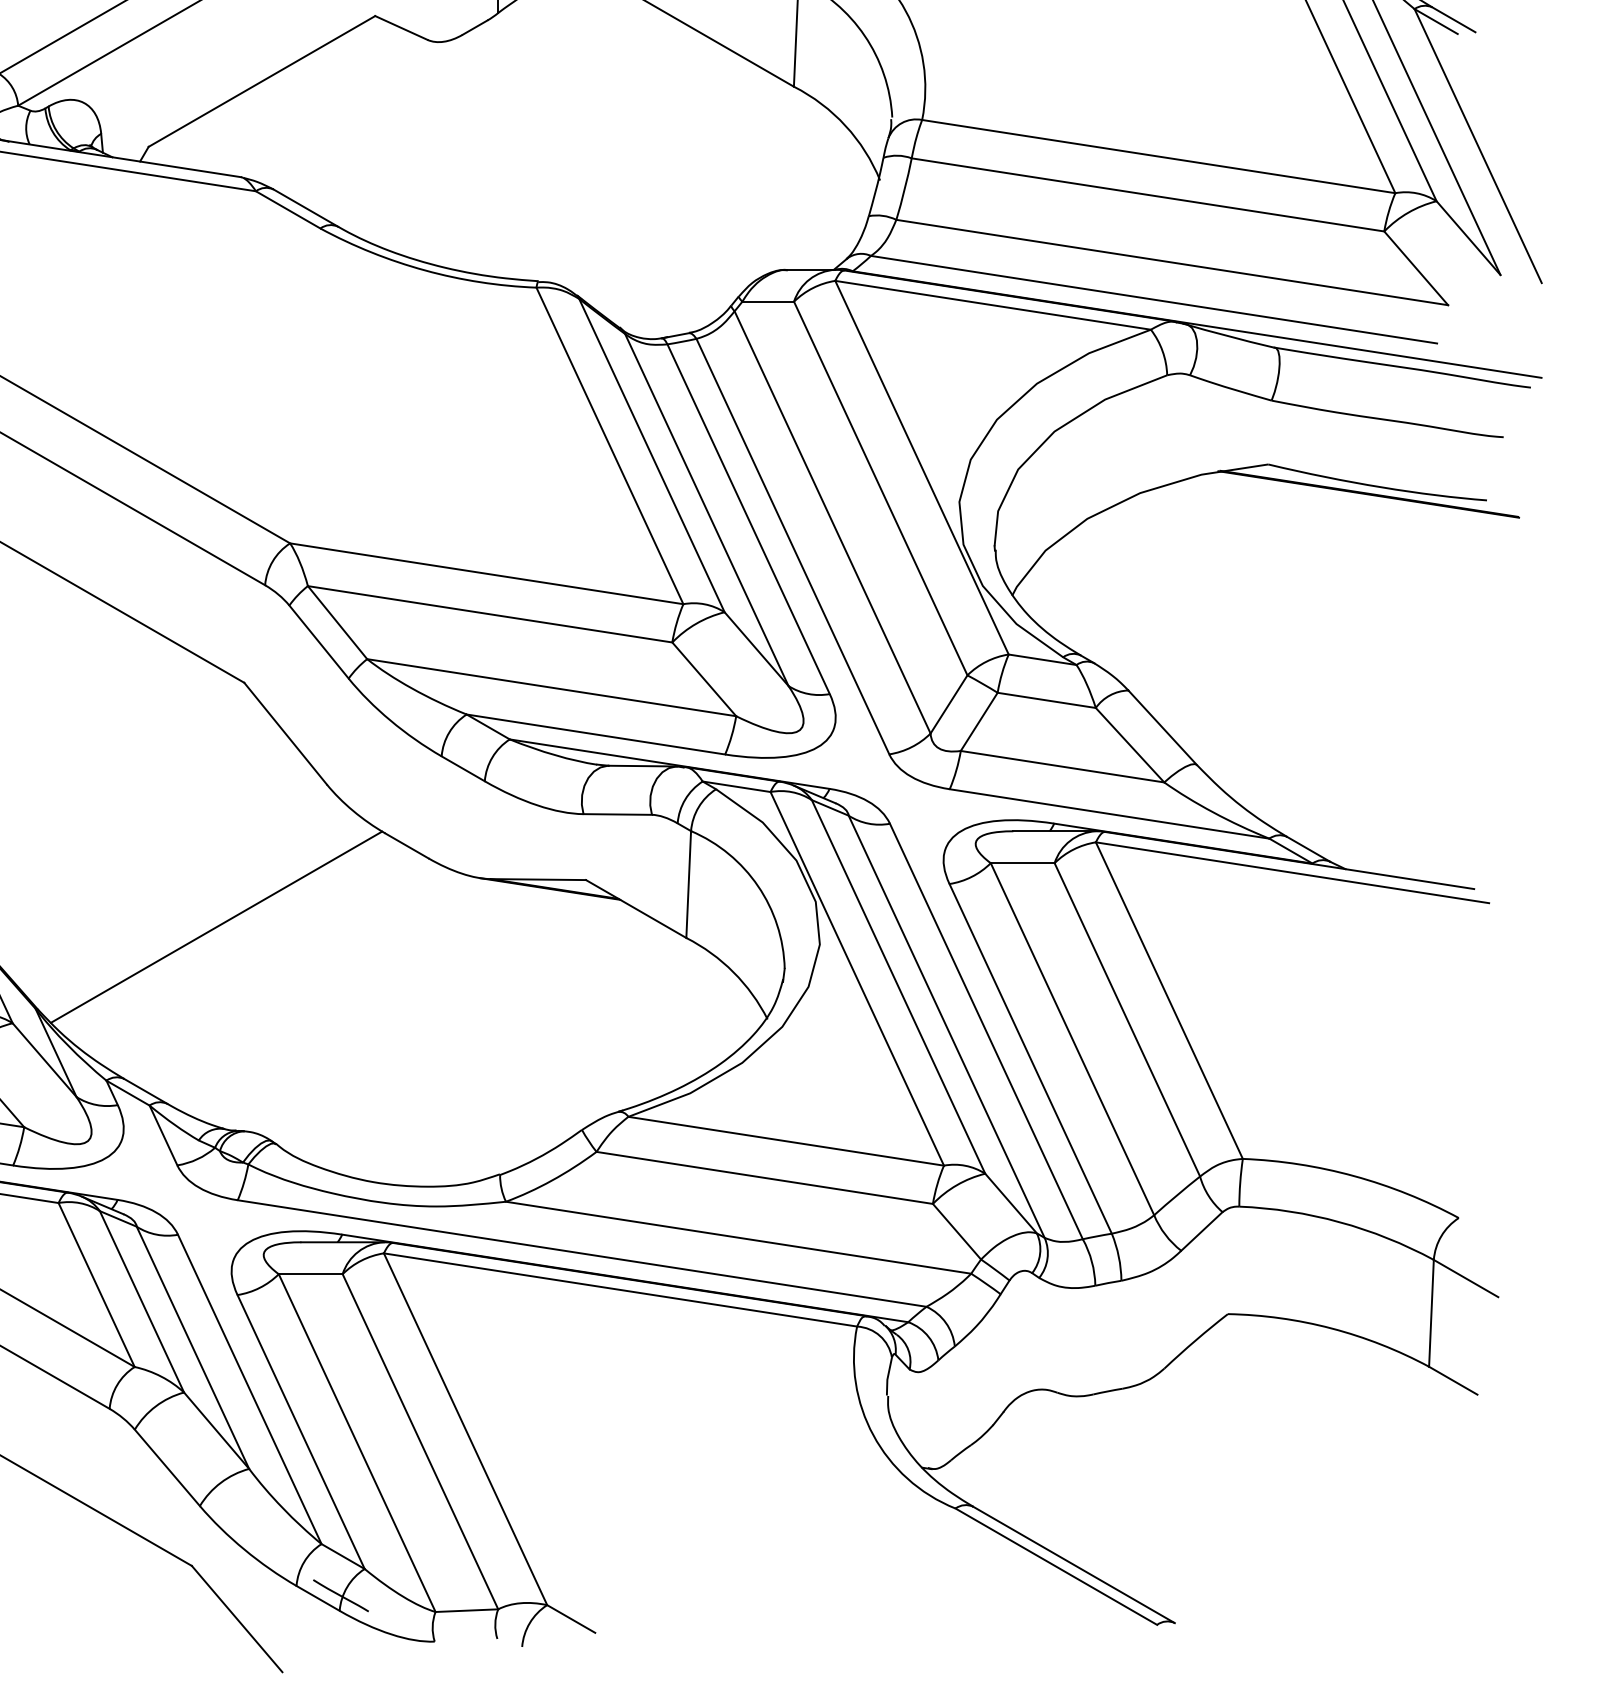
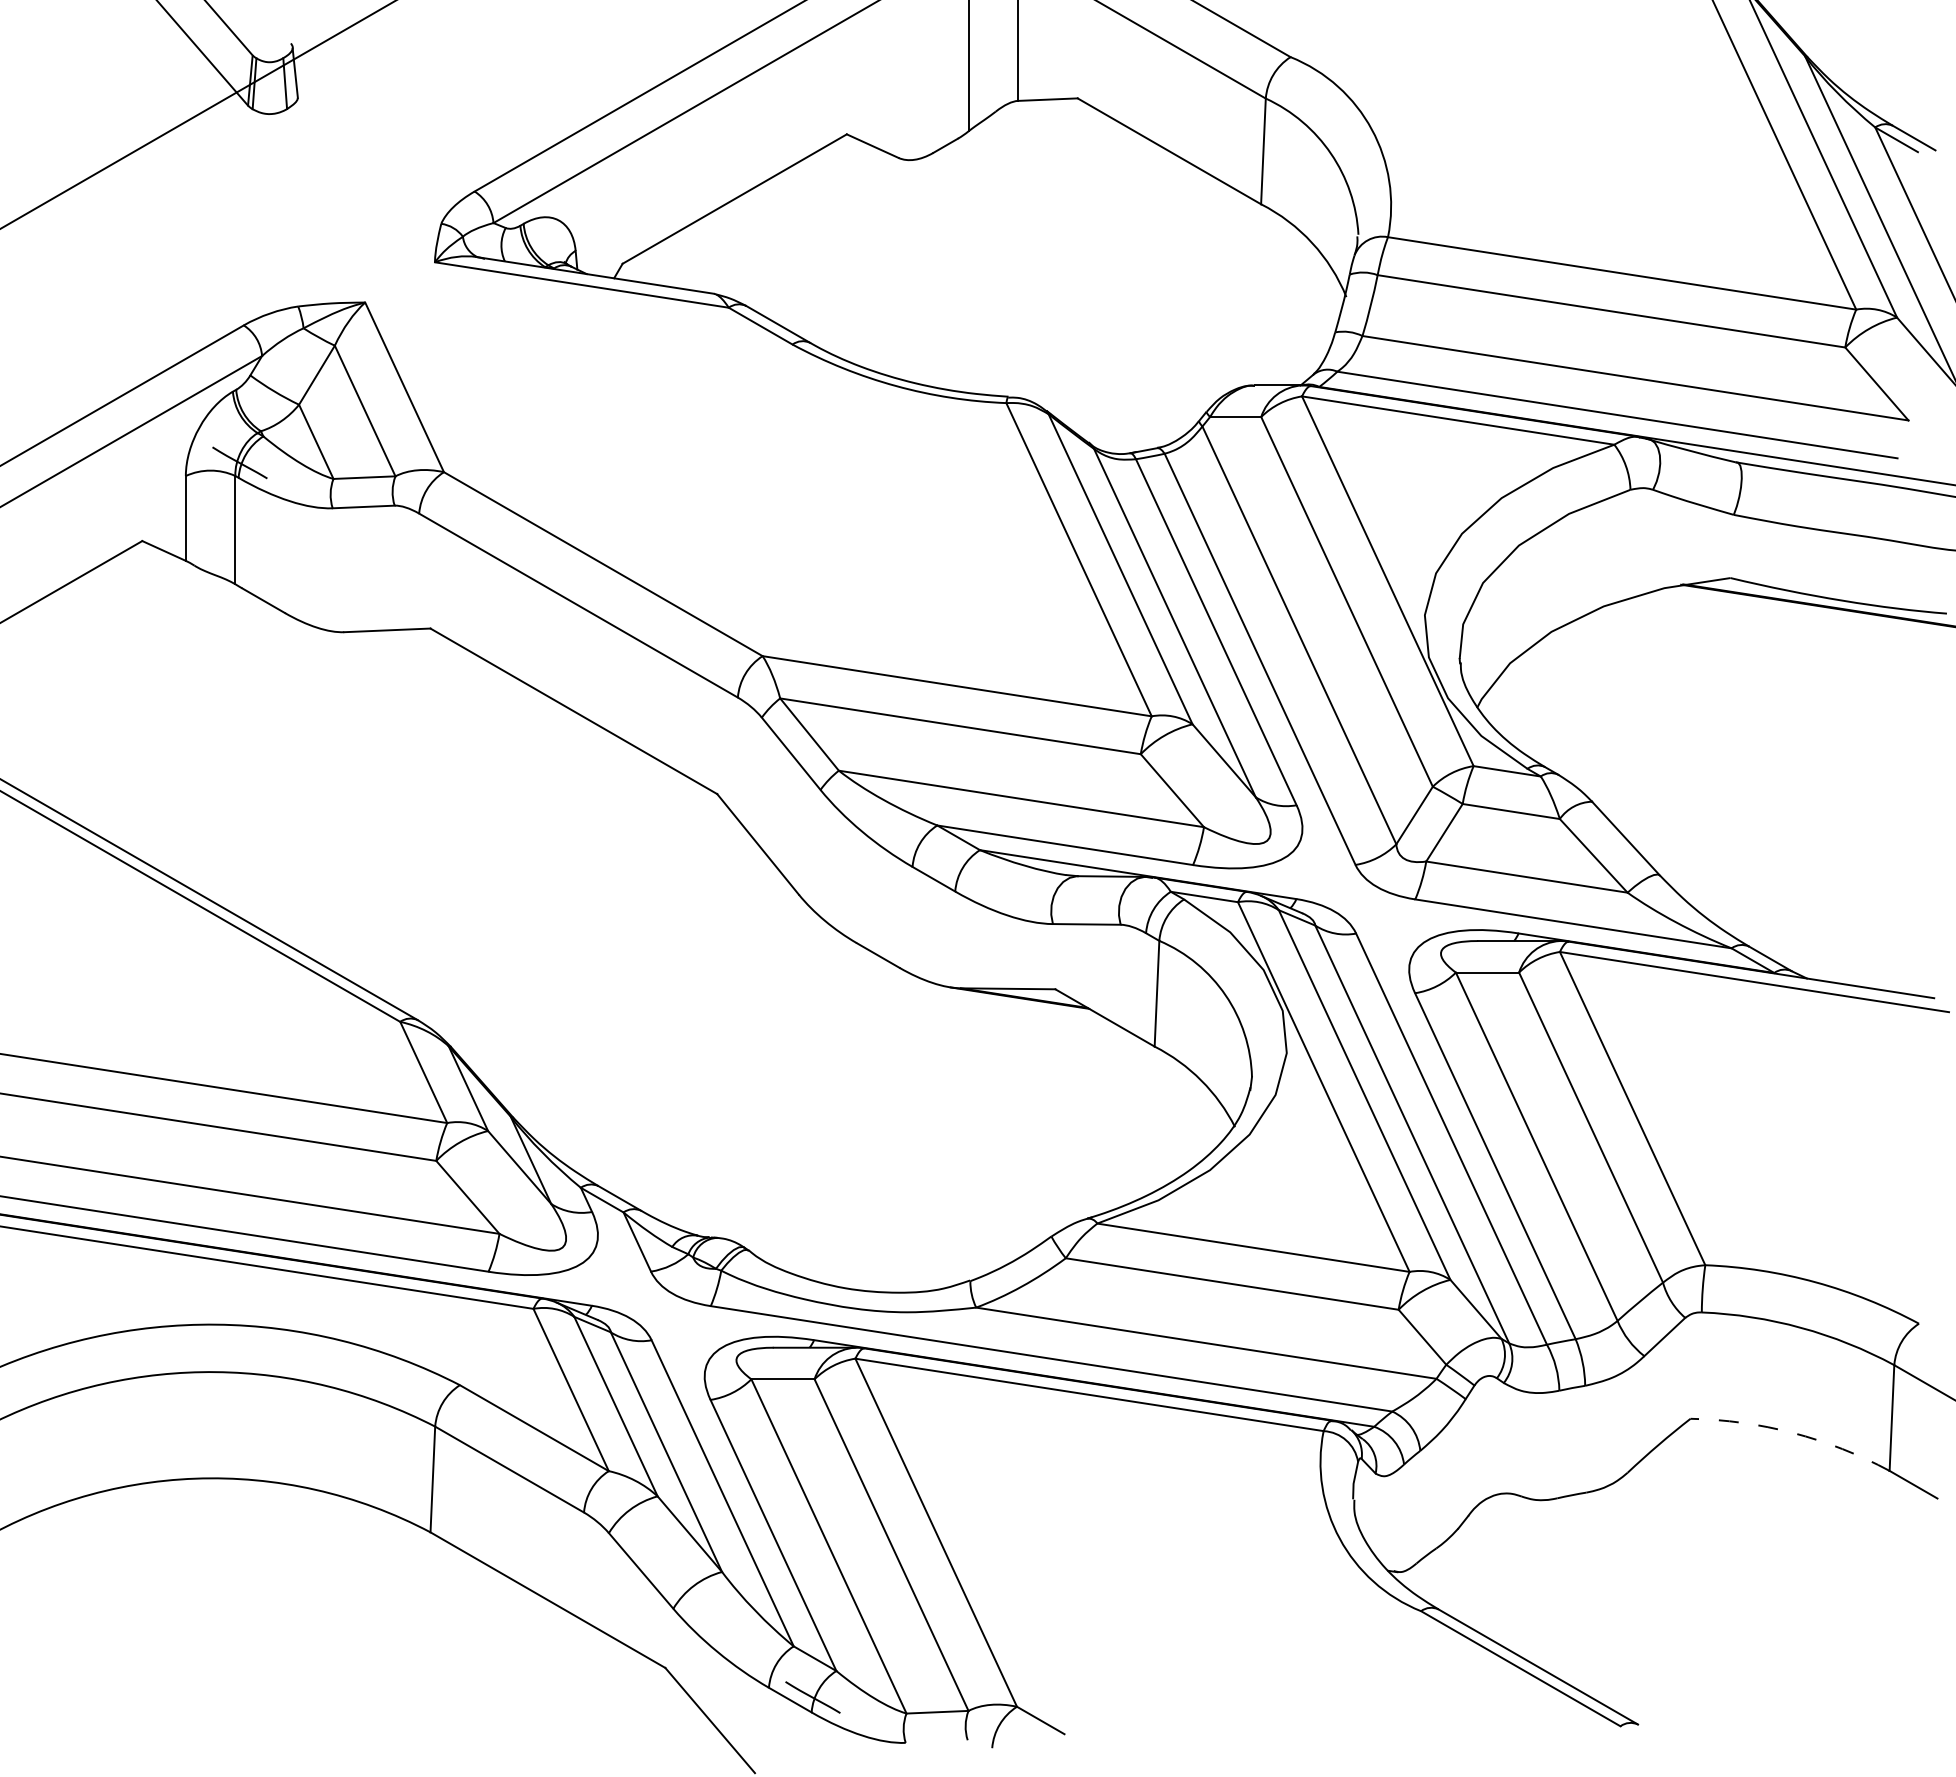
line: (216, 926) -> (689, 1035), removed
arc: (1331, 1328) -> (1793, 1433), solid -> dashed

